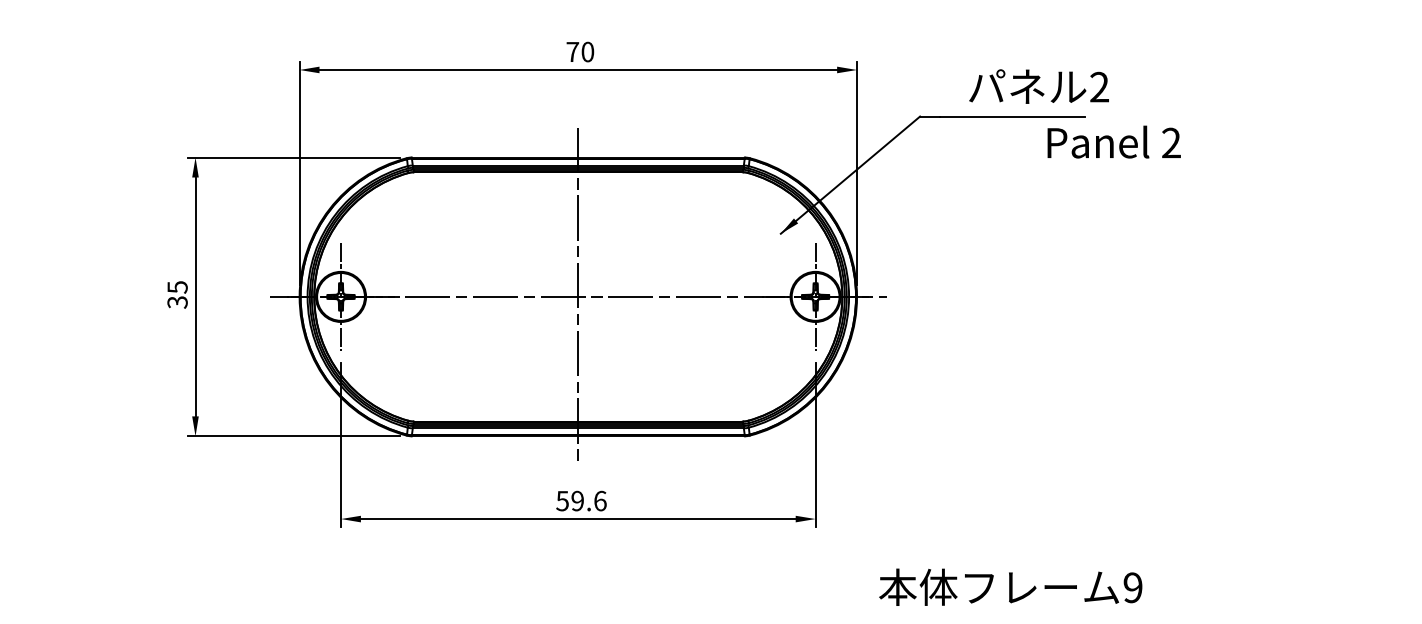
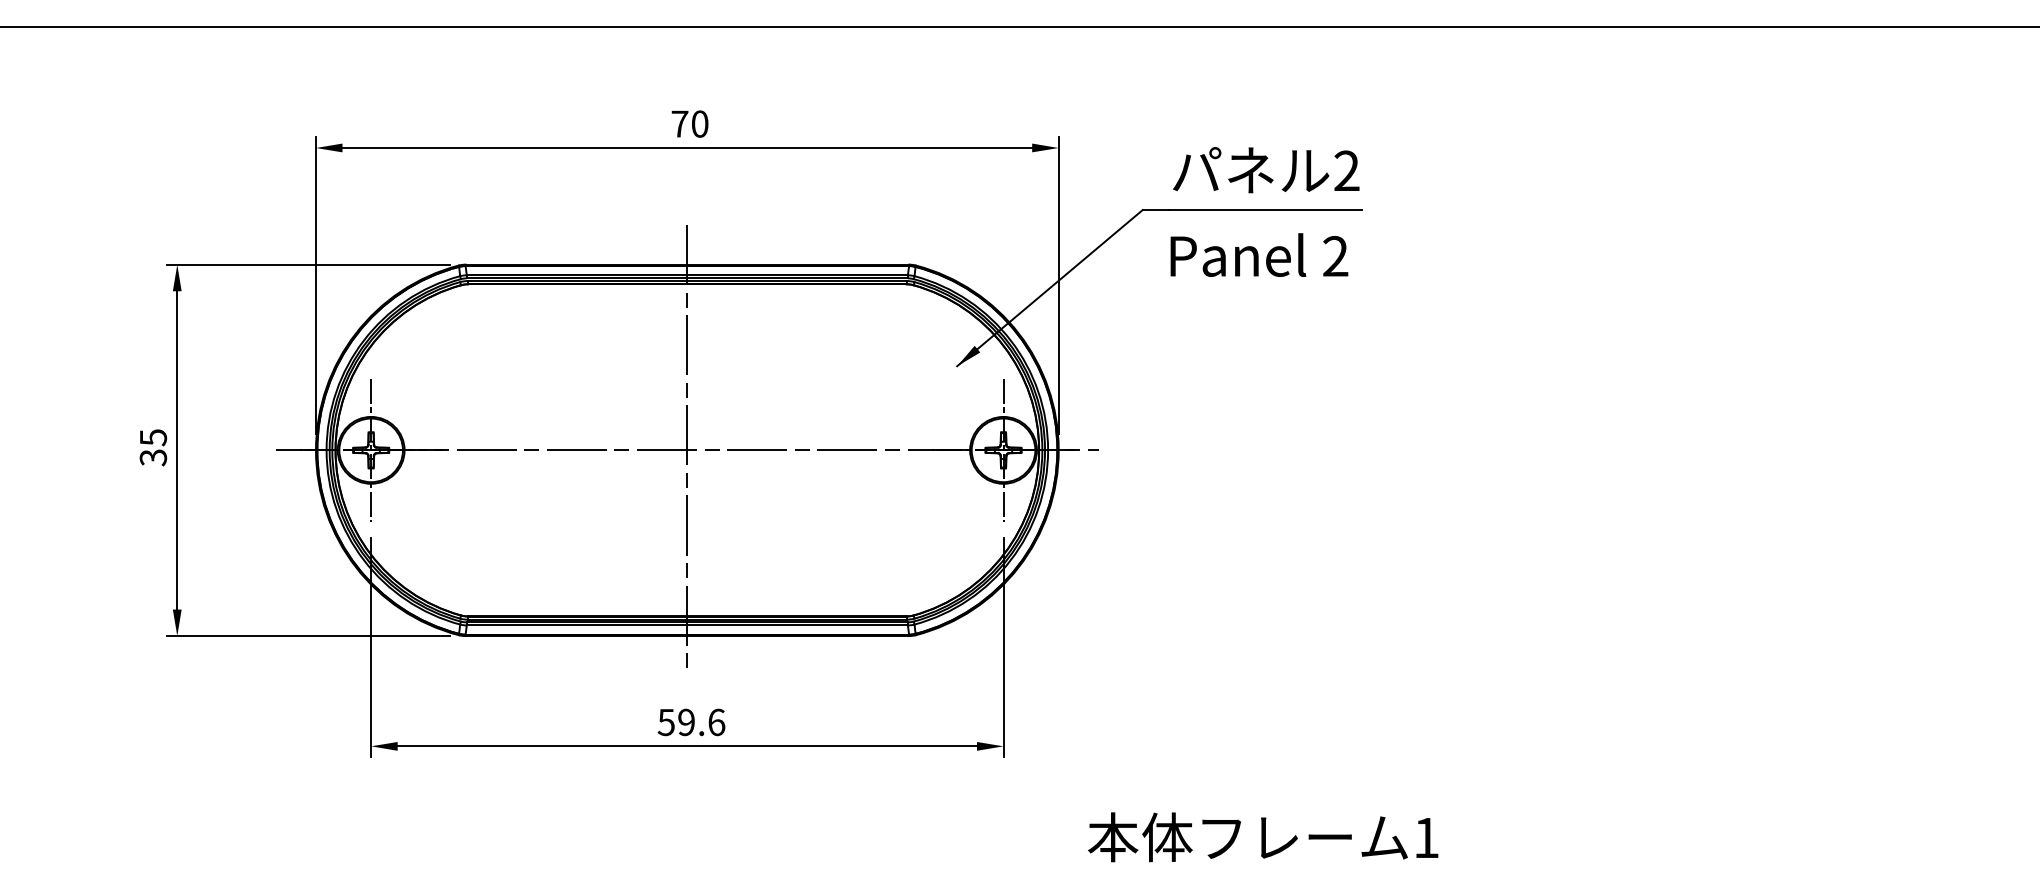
text: (1039, 86) -> (1266, 170), moved
text: (1114, 141) -> (1259, 254), moved
text: (1133, 587) -> (1426, 837), 9 -> 1

